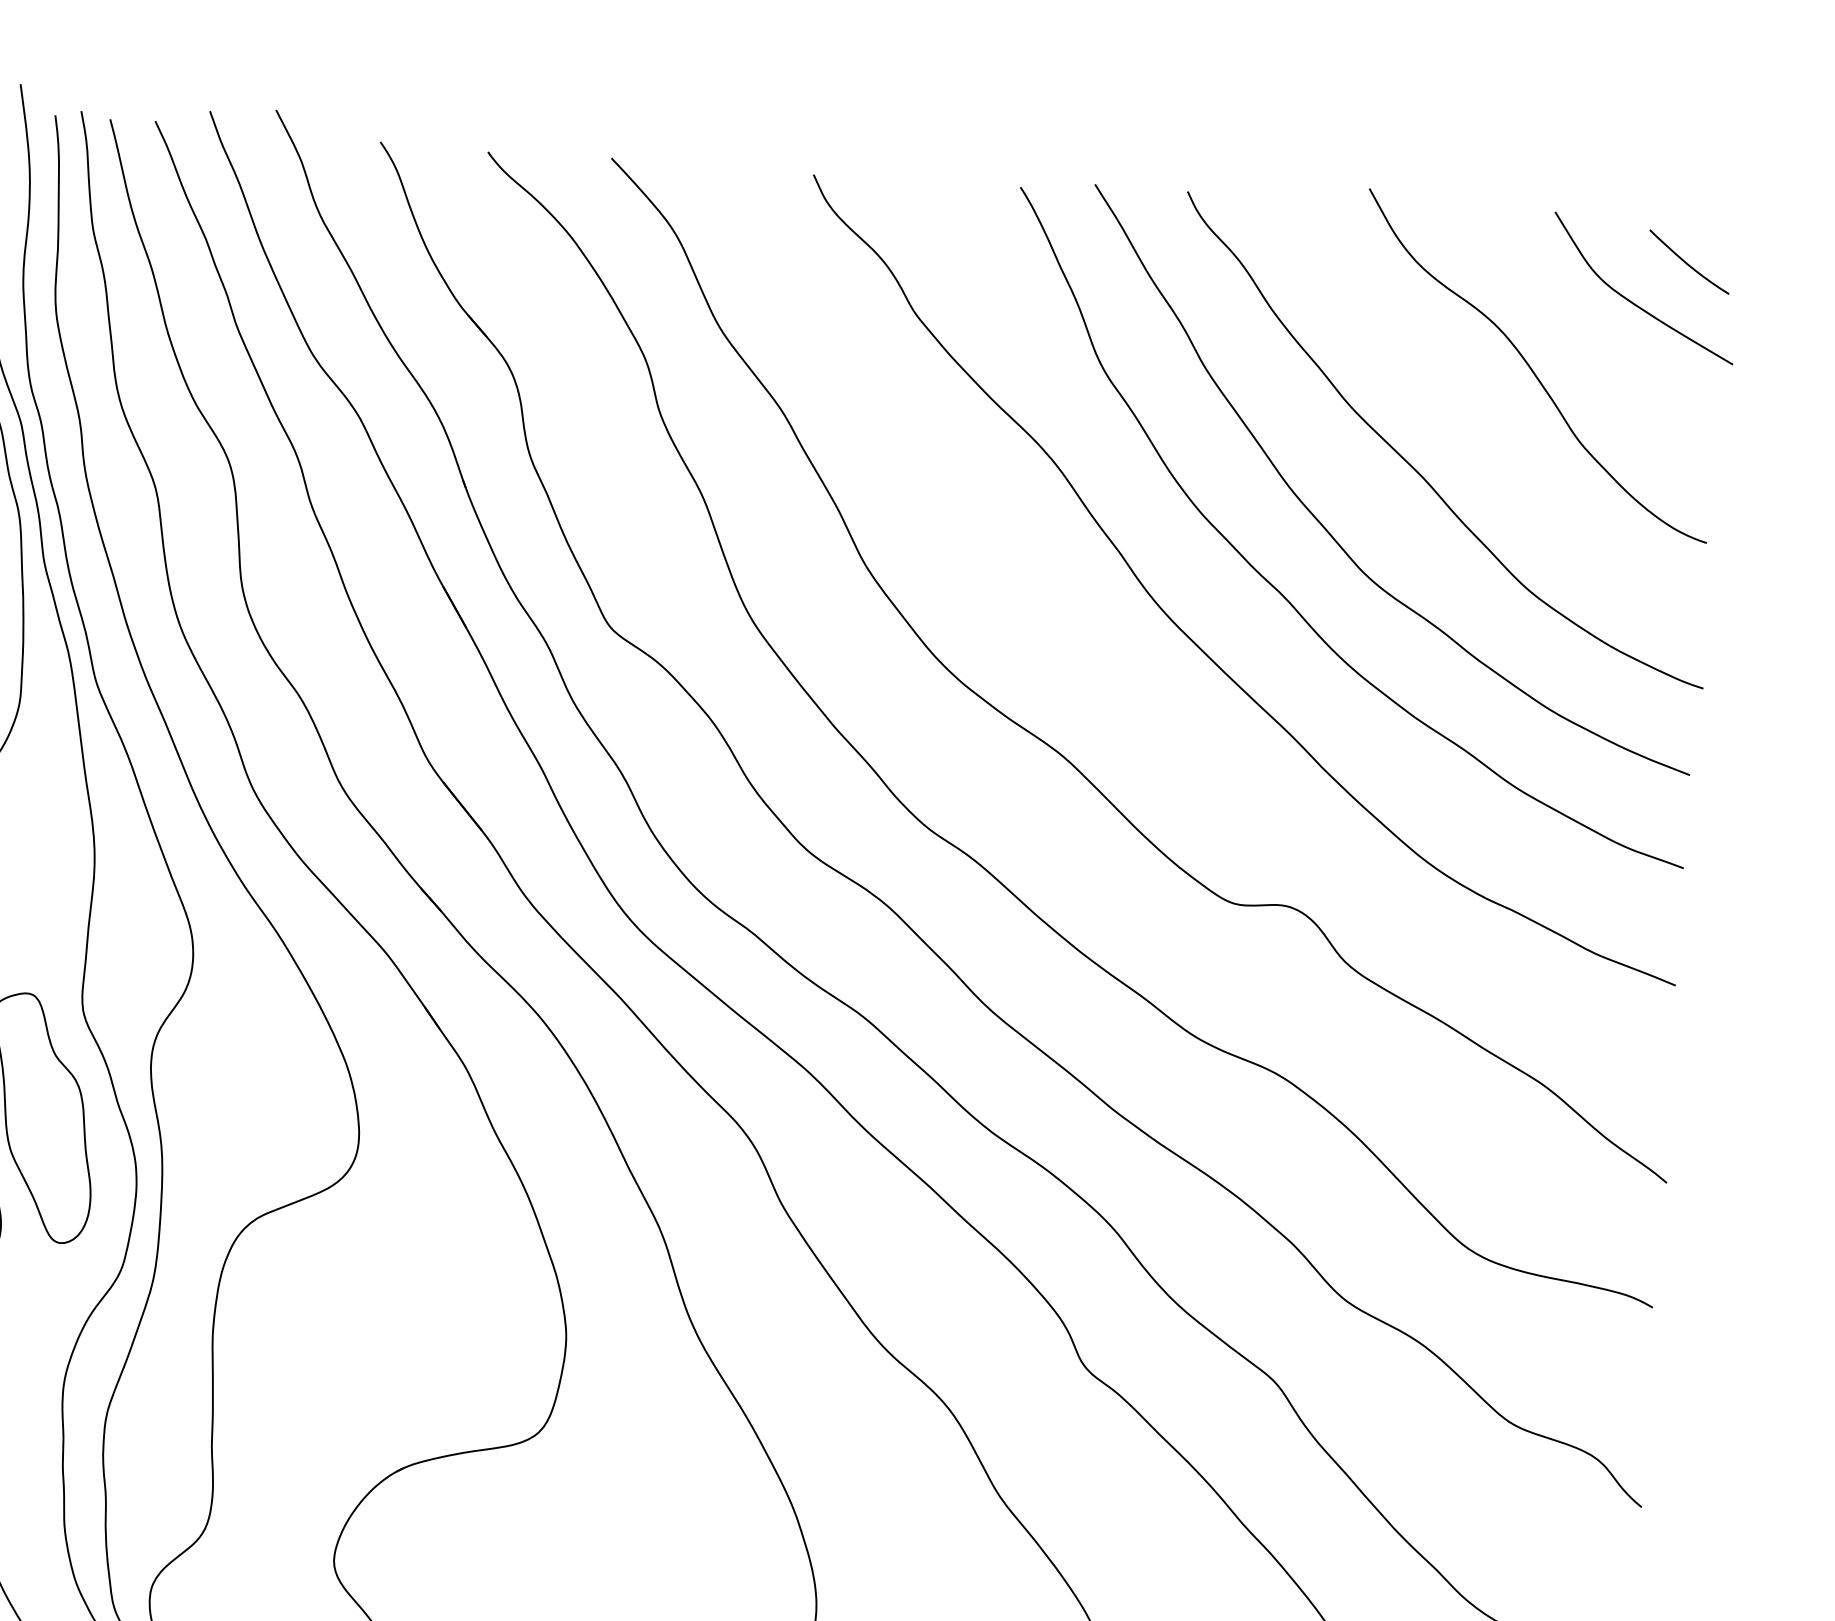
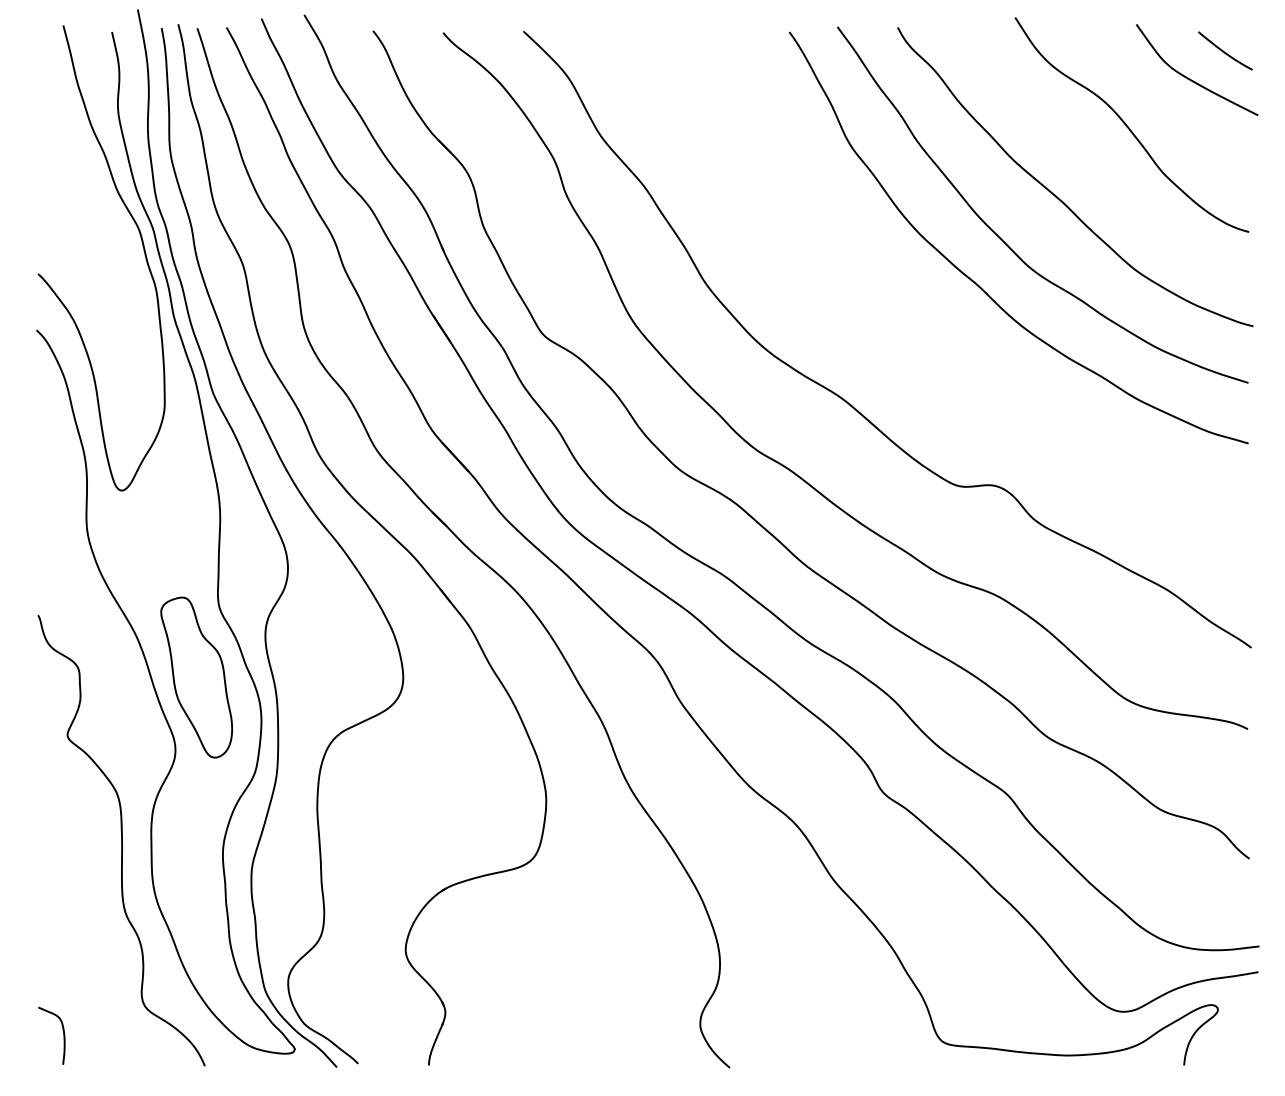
part: (1190, 636) -> (919, 315), removed

